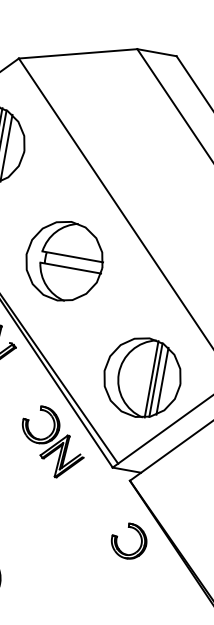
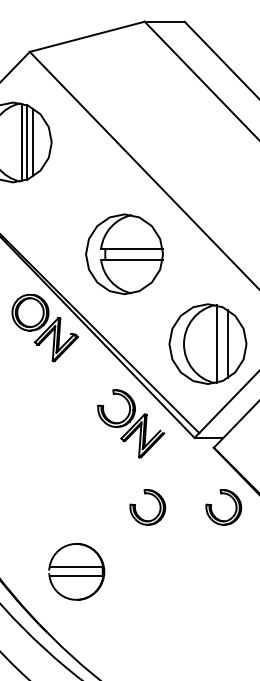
part: (64, 261) -> (124, 254), moved
line: (155, 379) -> (221, 343), removed
part: (42, 528) -> (136, 510), added

